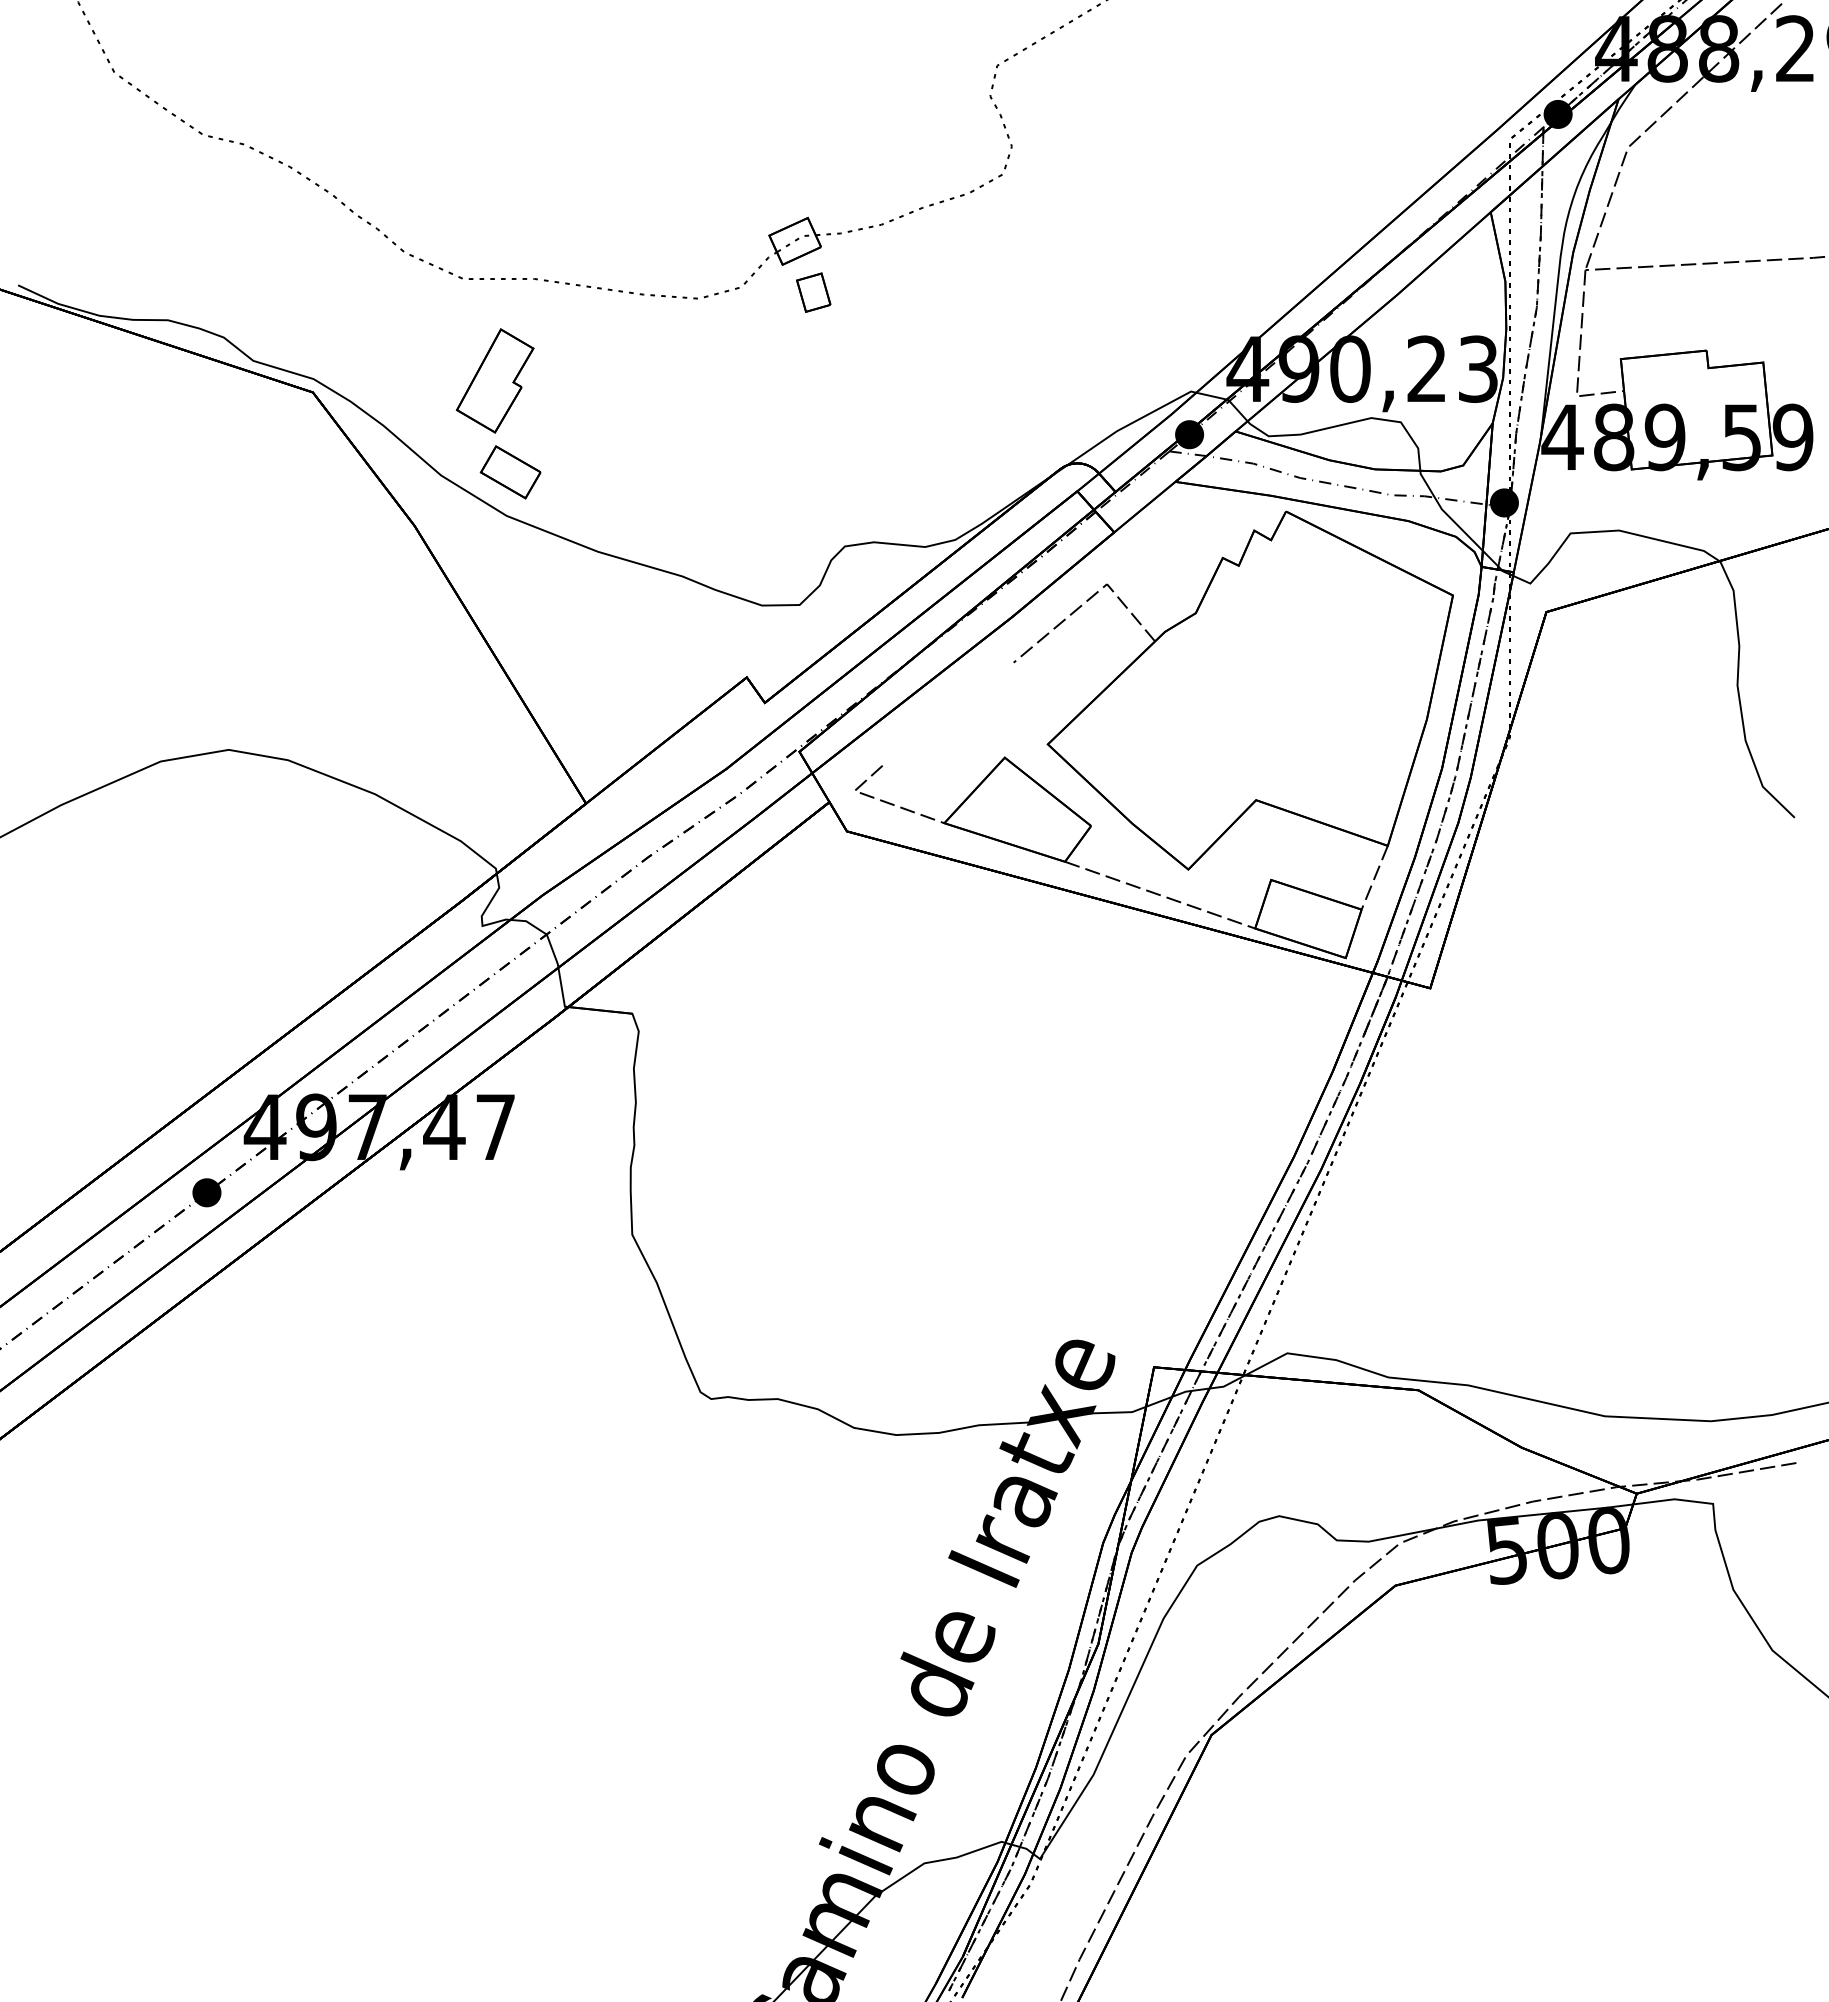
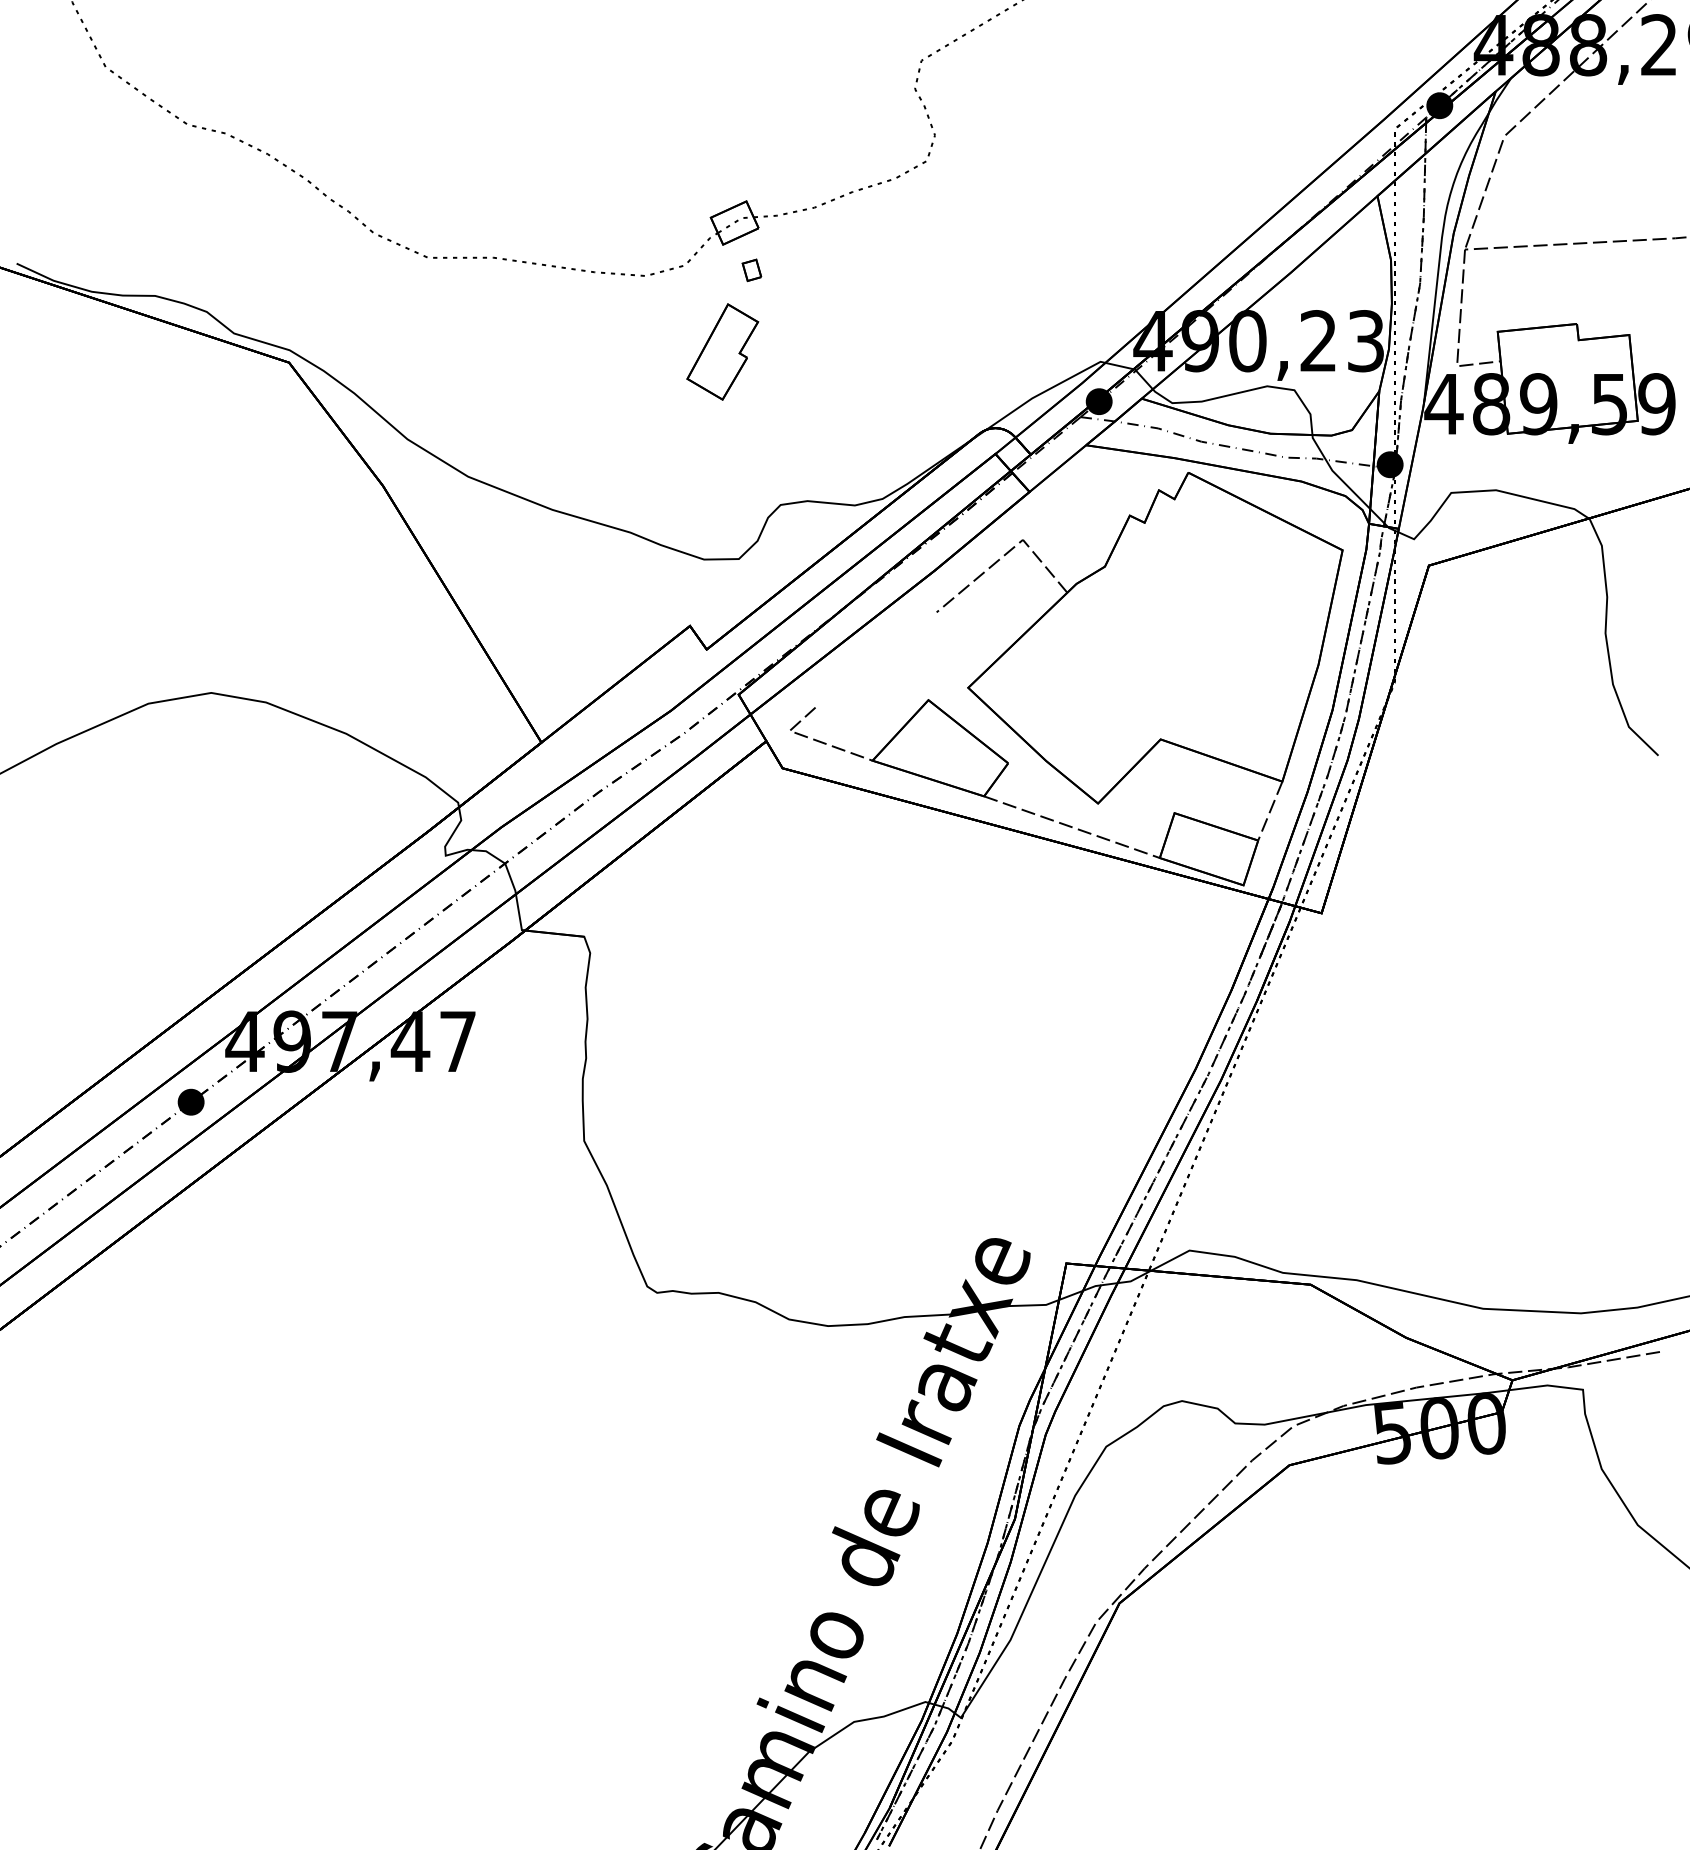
part: (813, 292) -> (751, 270), size x0.6
part: (494, 380) -> (722, 351), moved
part: (510, 472) -> (471, 436), removed

